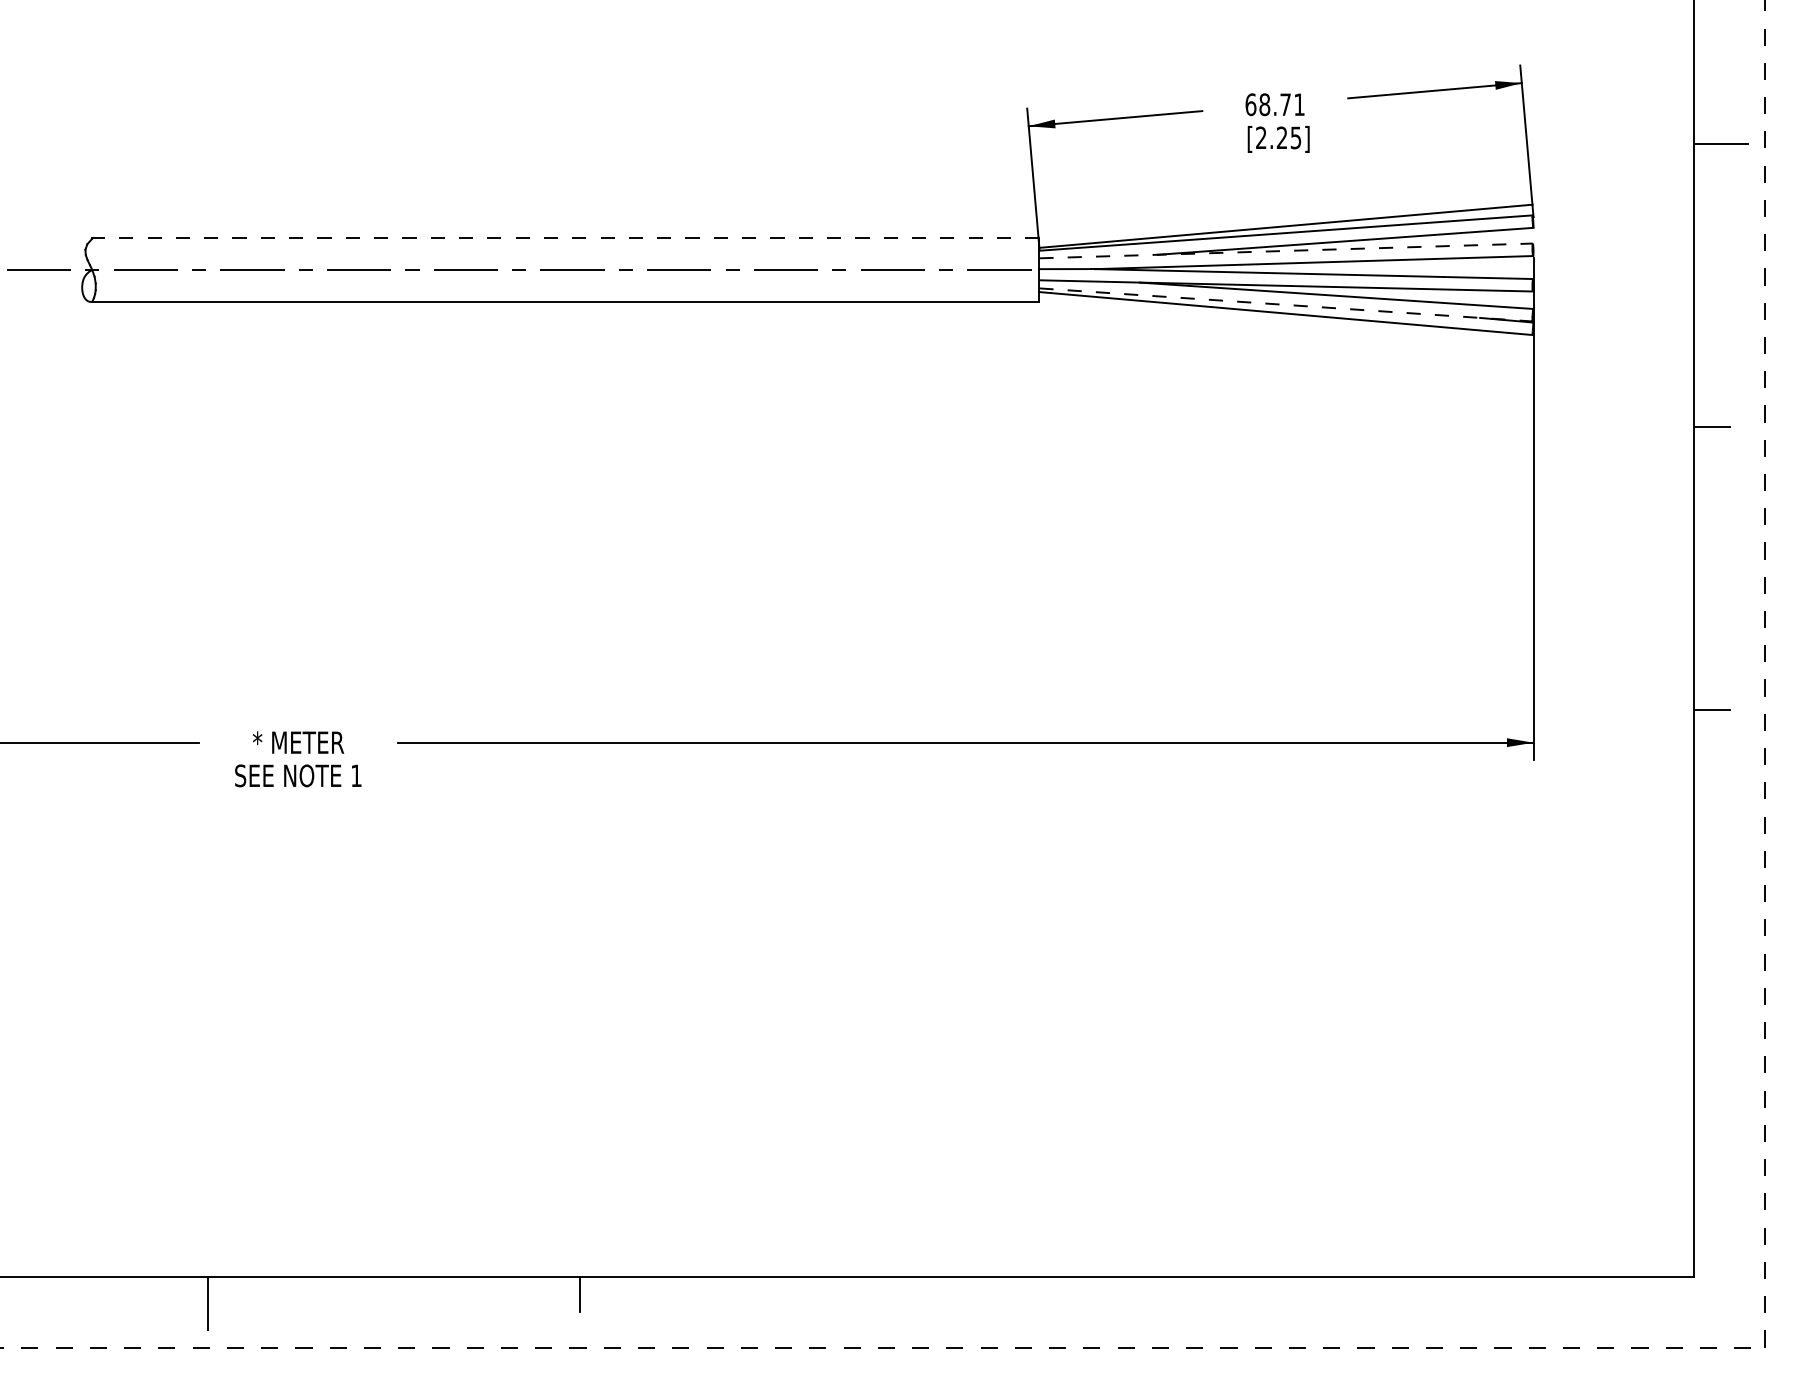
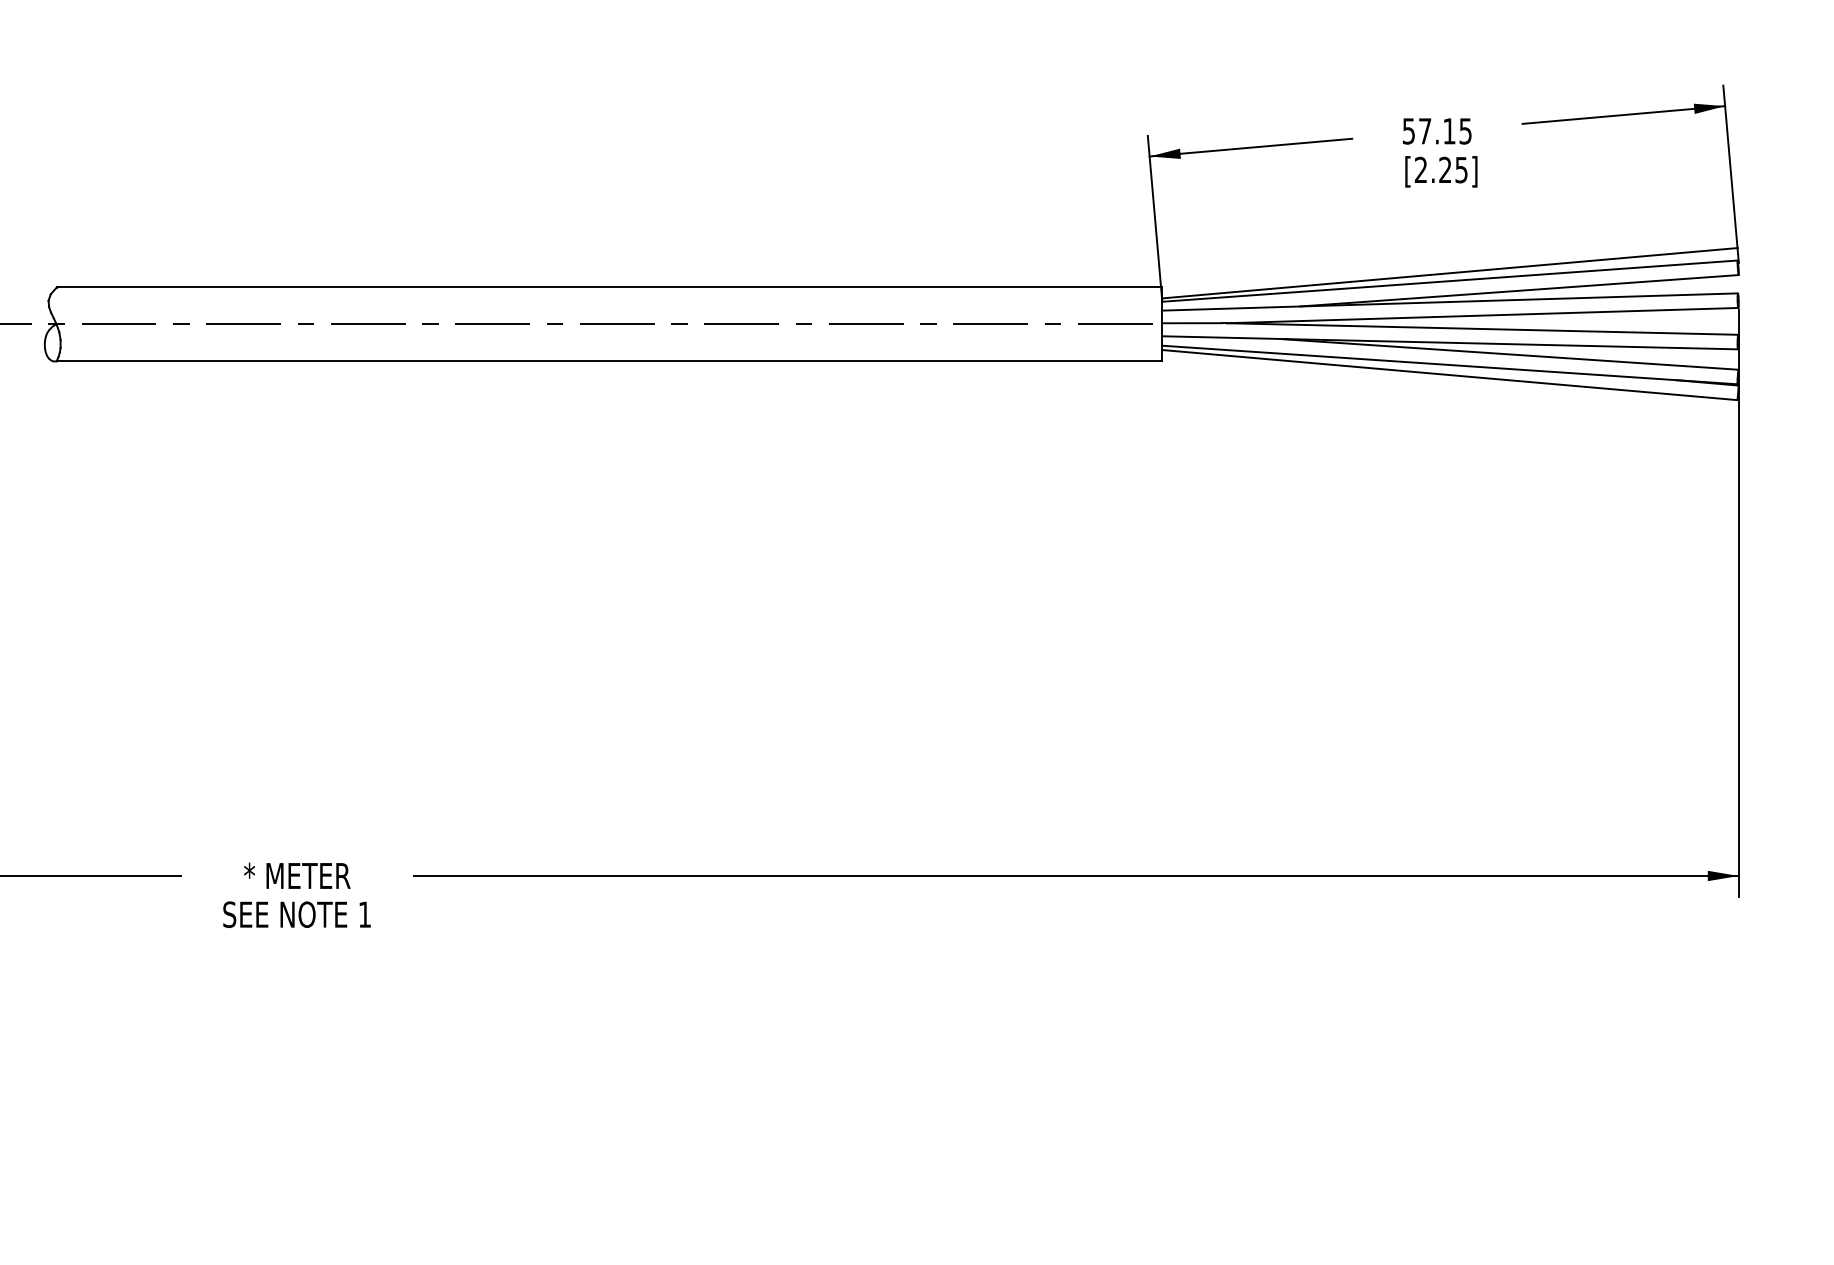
text: (1274, 104) -> (1436, 131), 68.71 -> 57.15
line: (565, 238) -> (608, 287), dashed -> solid
line: (1286, 250) -> (1450, 301), dashed -> solid
line: (1286, 304) -> (1450, 364), dashed -> solid

